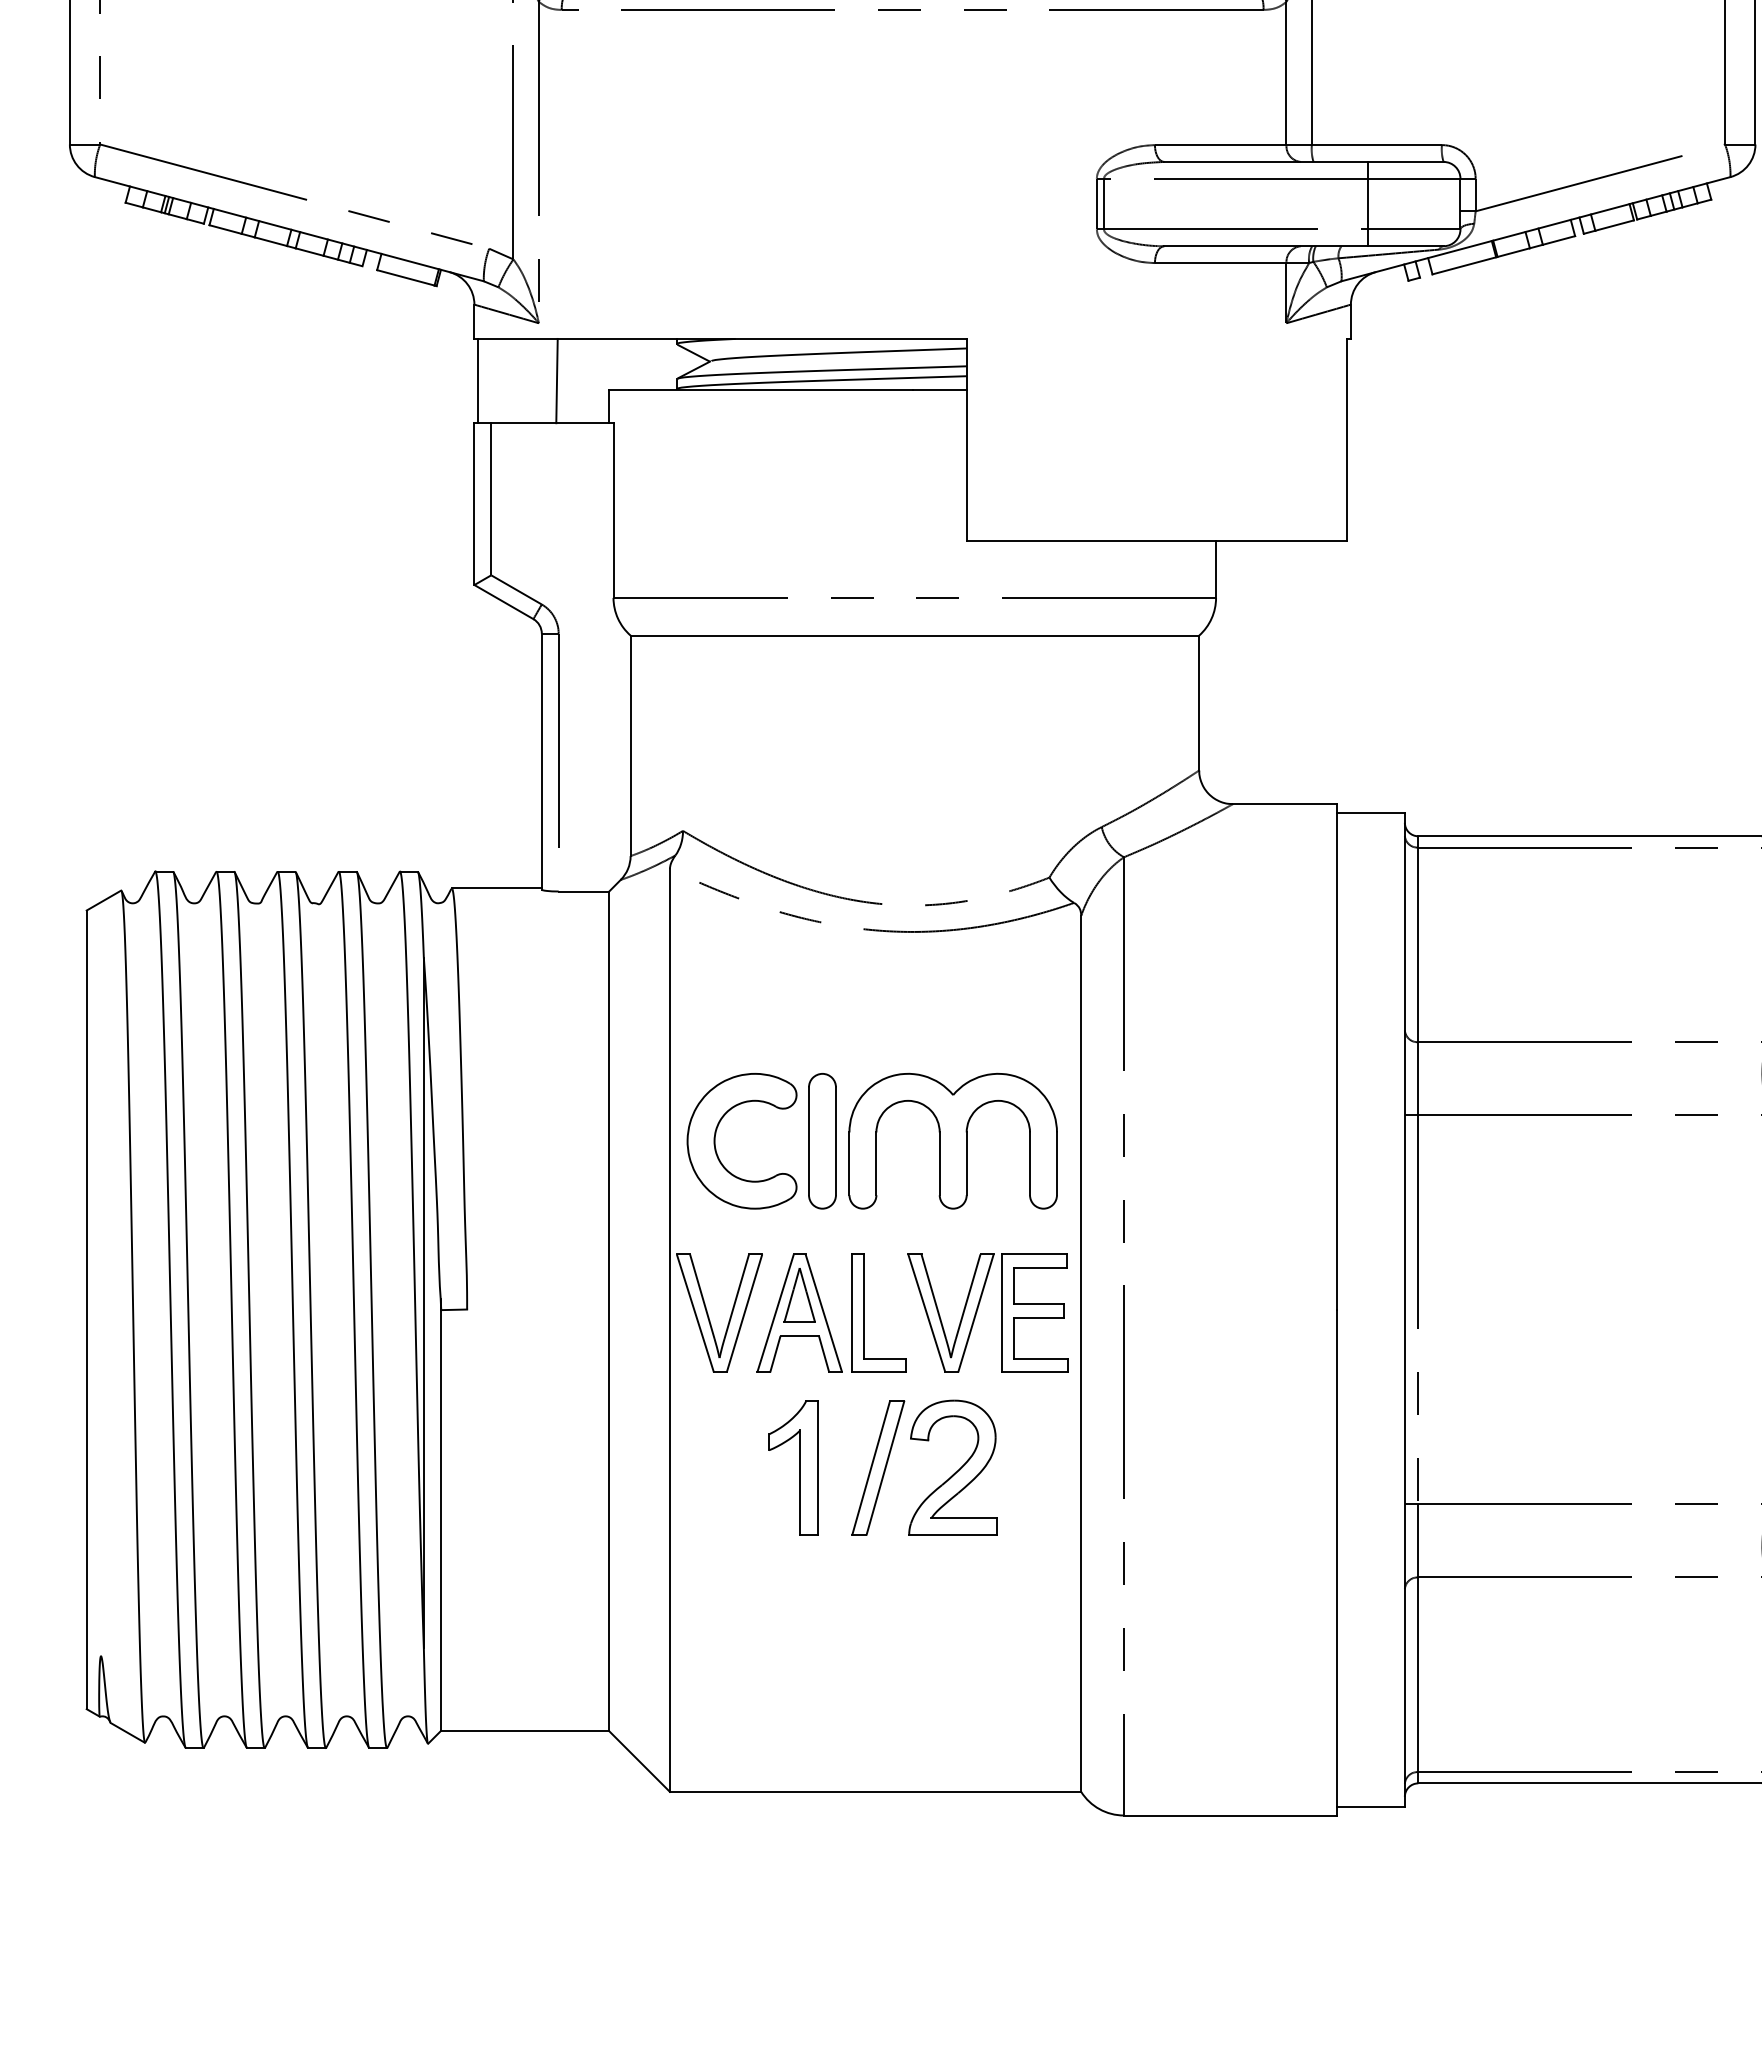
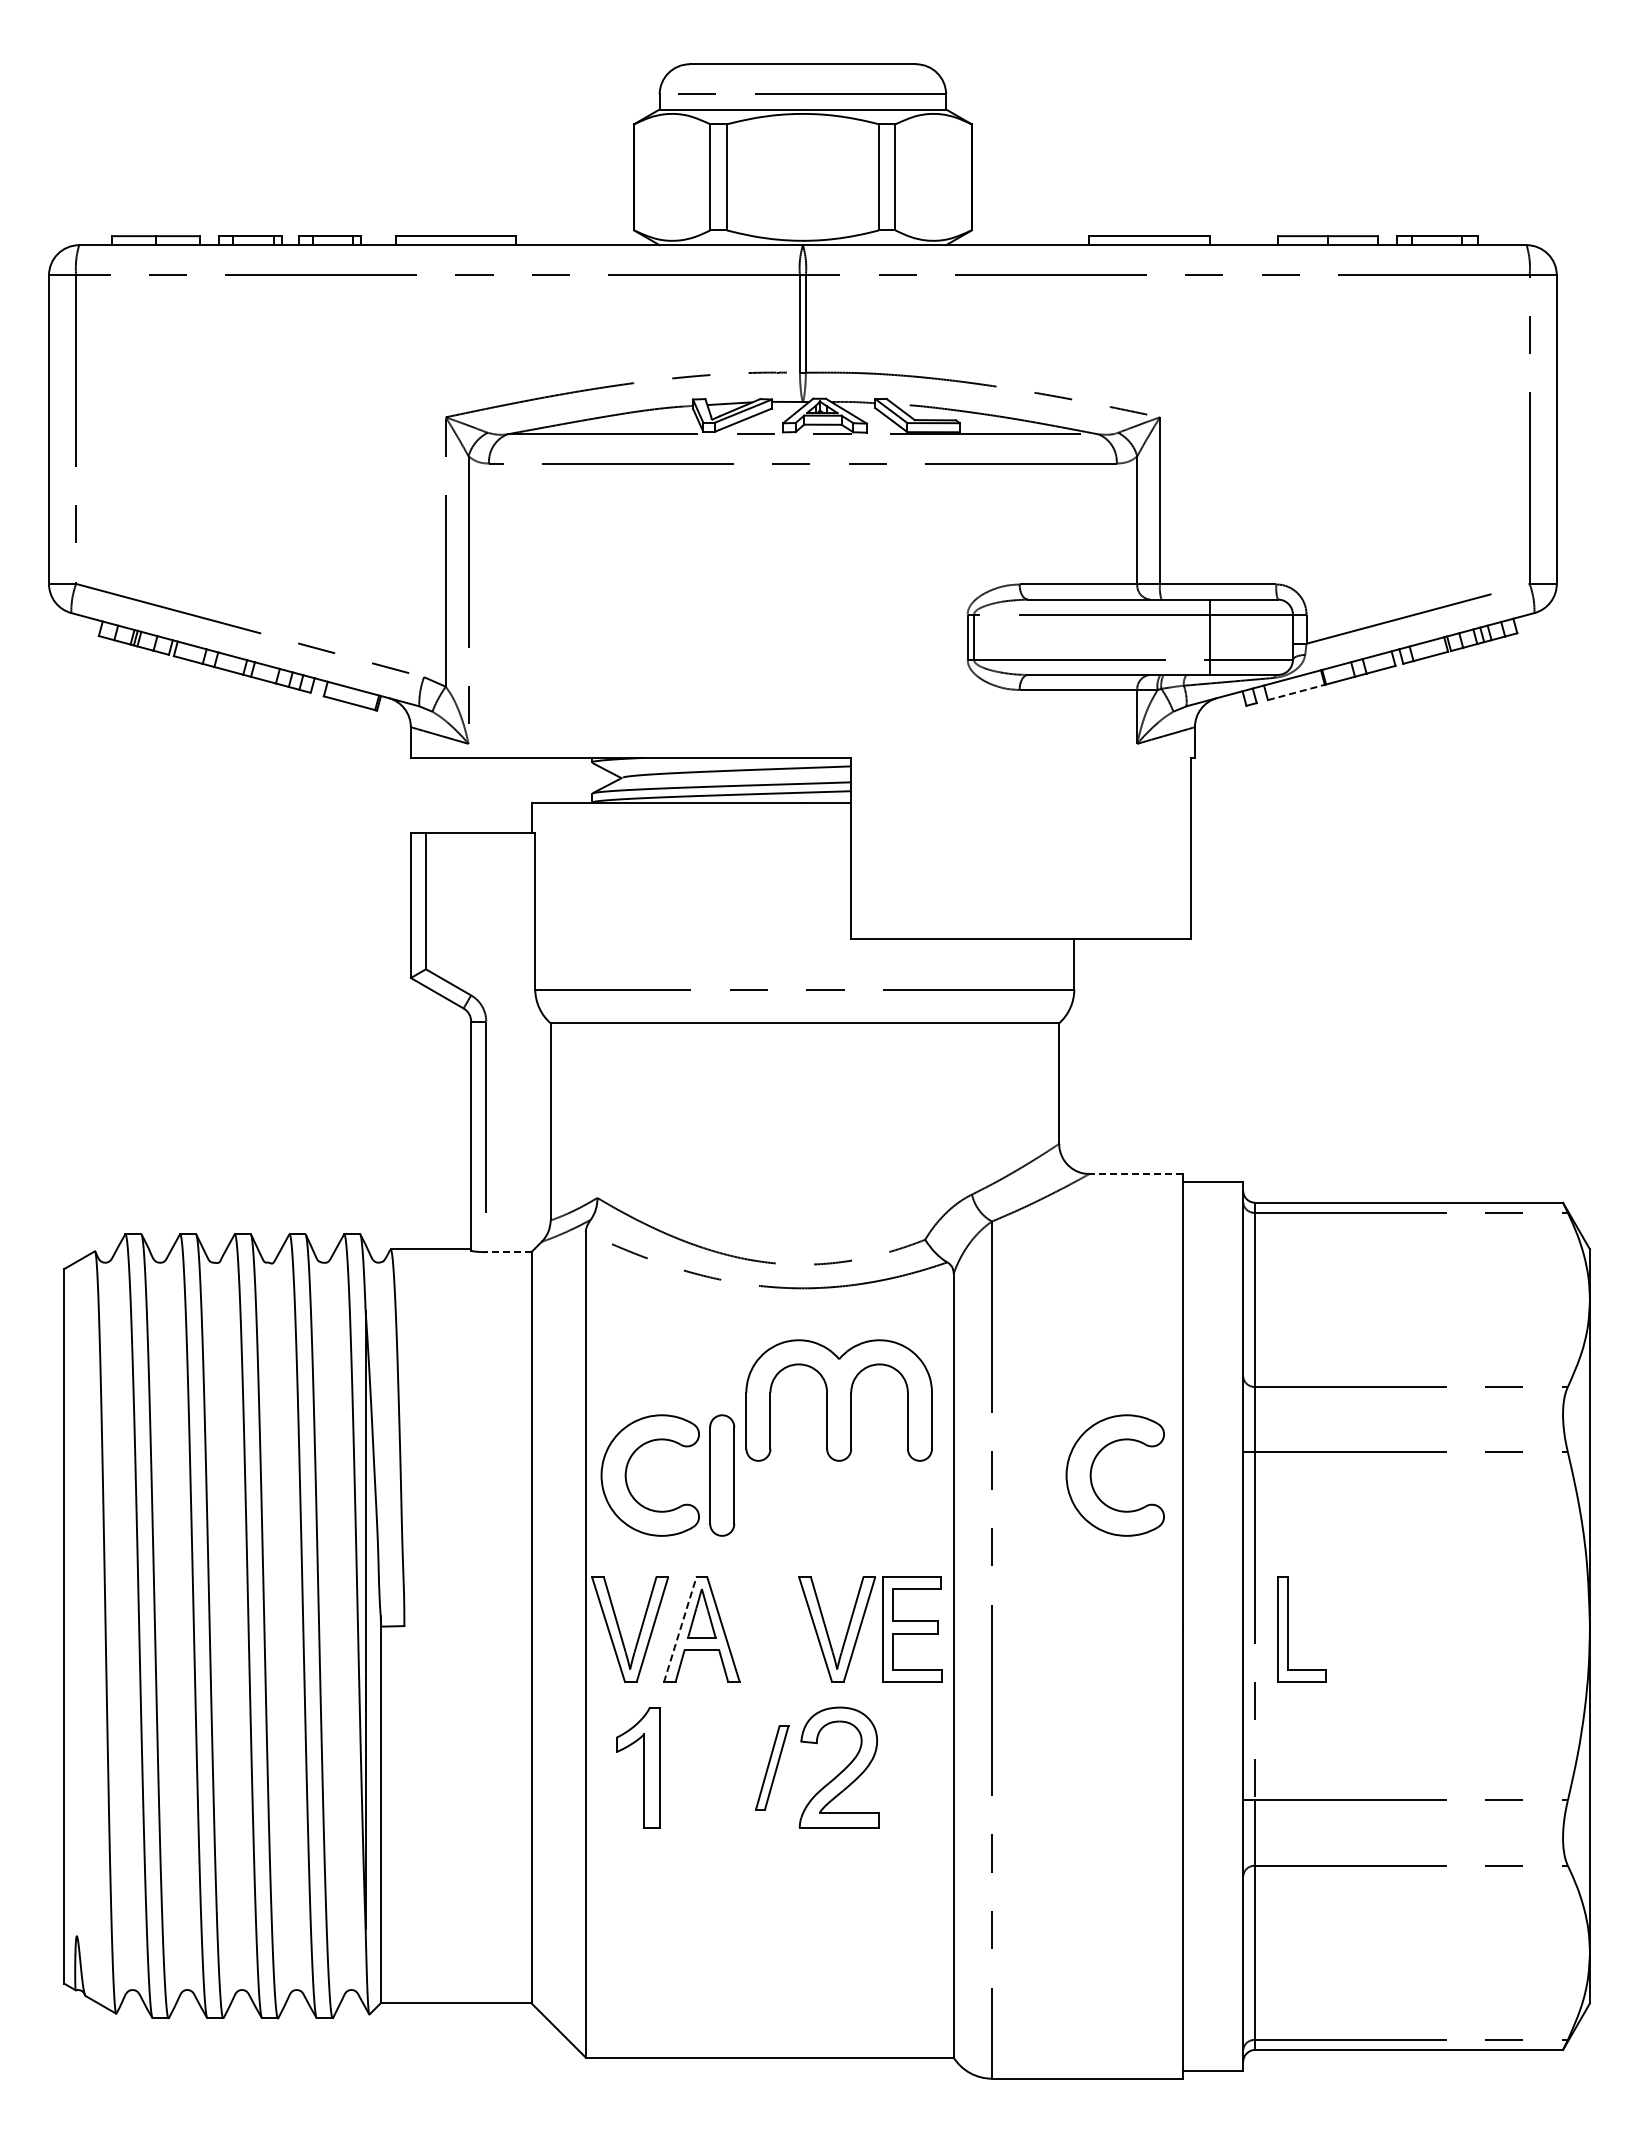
line: (1464, 265) -> (1296, 692), solid -> dashed
line: (477, 381) -> (413, 795), removed
line: (556, 381) -> (484, 795), removed
line: (1285, 804) -> (1136, 1174), solid -> dashed
line: (583, 891) -> (508, 1252), solid -> dashed
part: (1236, 1134) -> (1092, 1469), added
part: (952, 1141) -> (838, 1400), moved
line: (775, 1313) -> (680, 1629), solid -> dashed
part: (864, 1313) -> (1288, 1629), moved
part: (793, 1467) -> (638, 1767), moved
part: (878, 1467) -> (772, 1767), size x0.7

